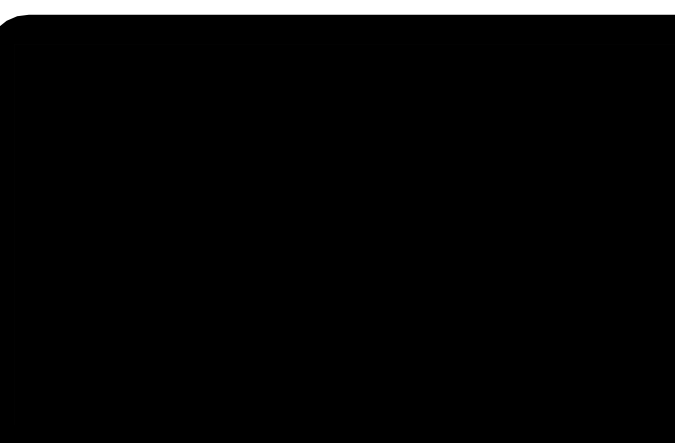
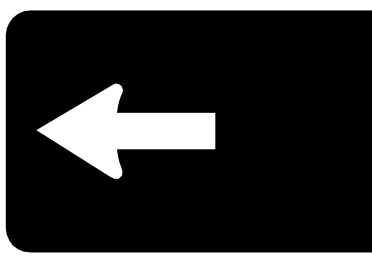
fill: (201, 232) -> (125, 130), removed

